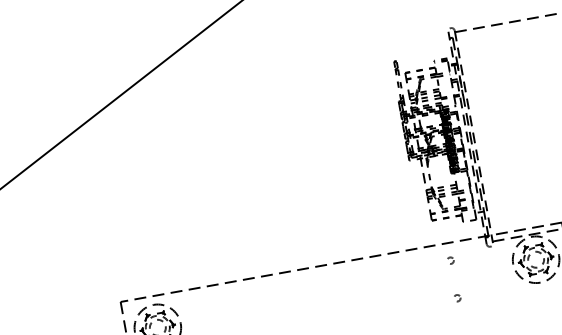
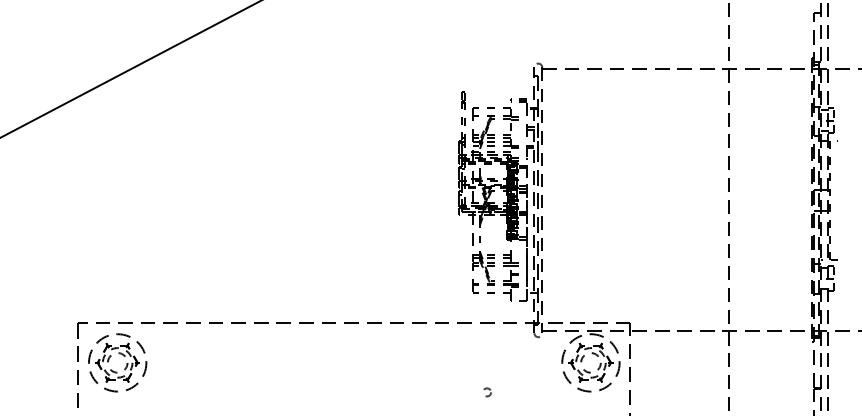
circle: (450, 260) -> (487, 345), removed

